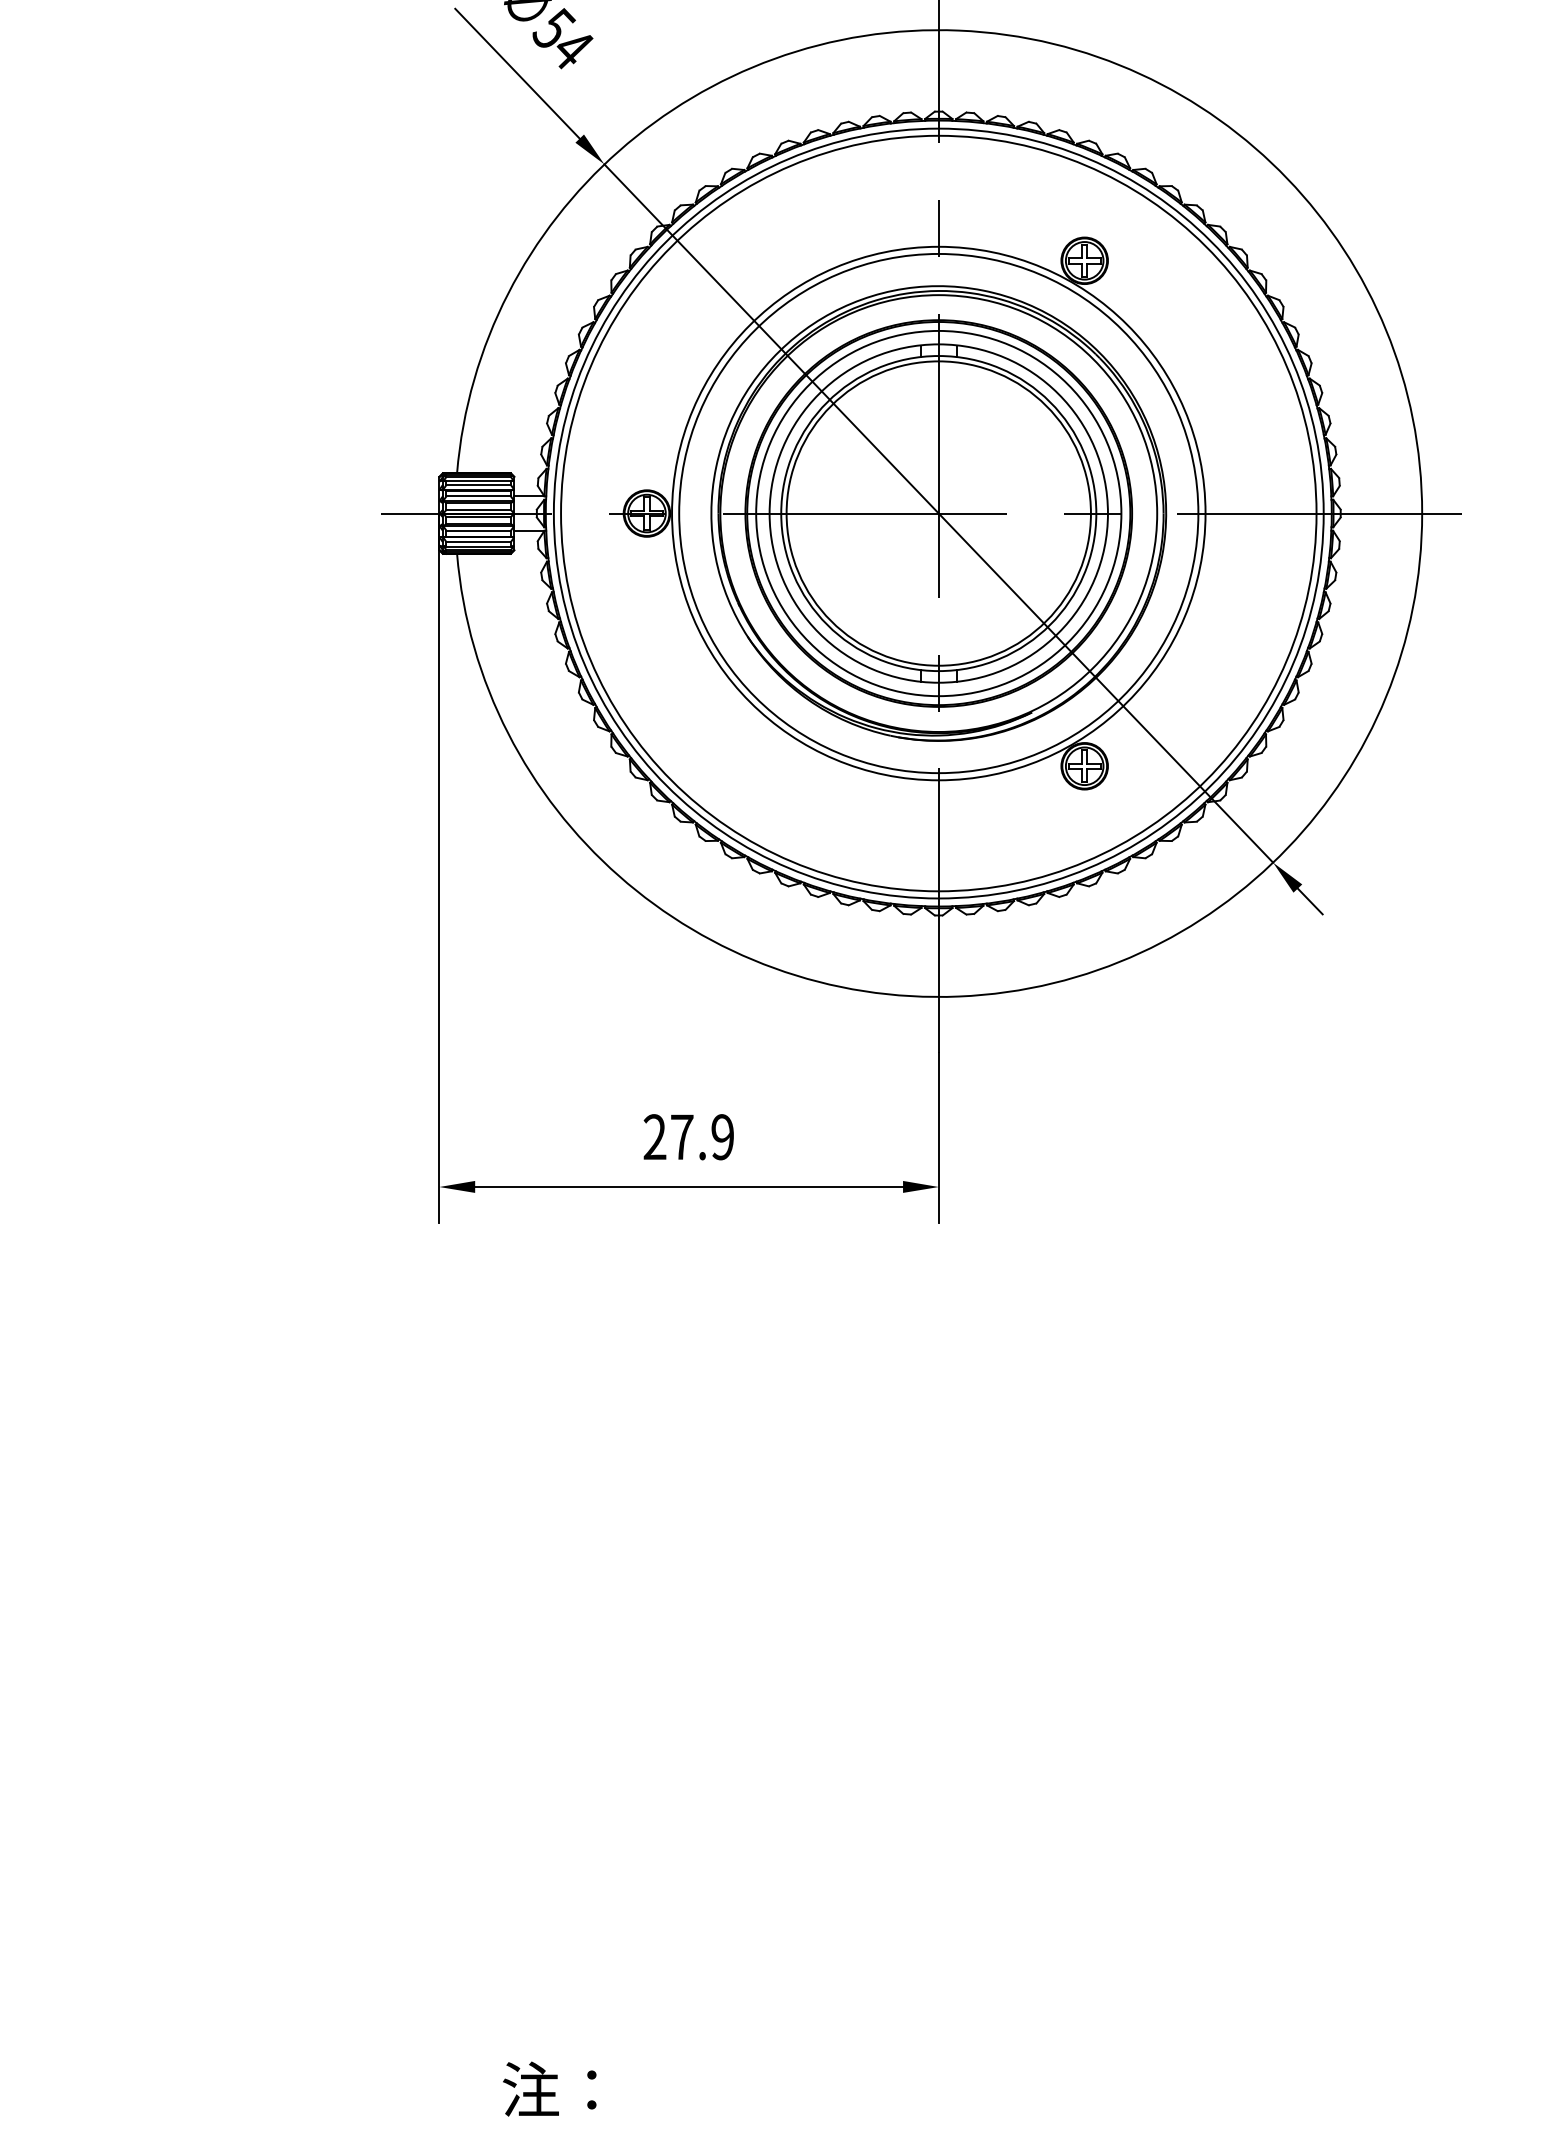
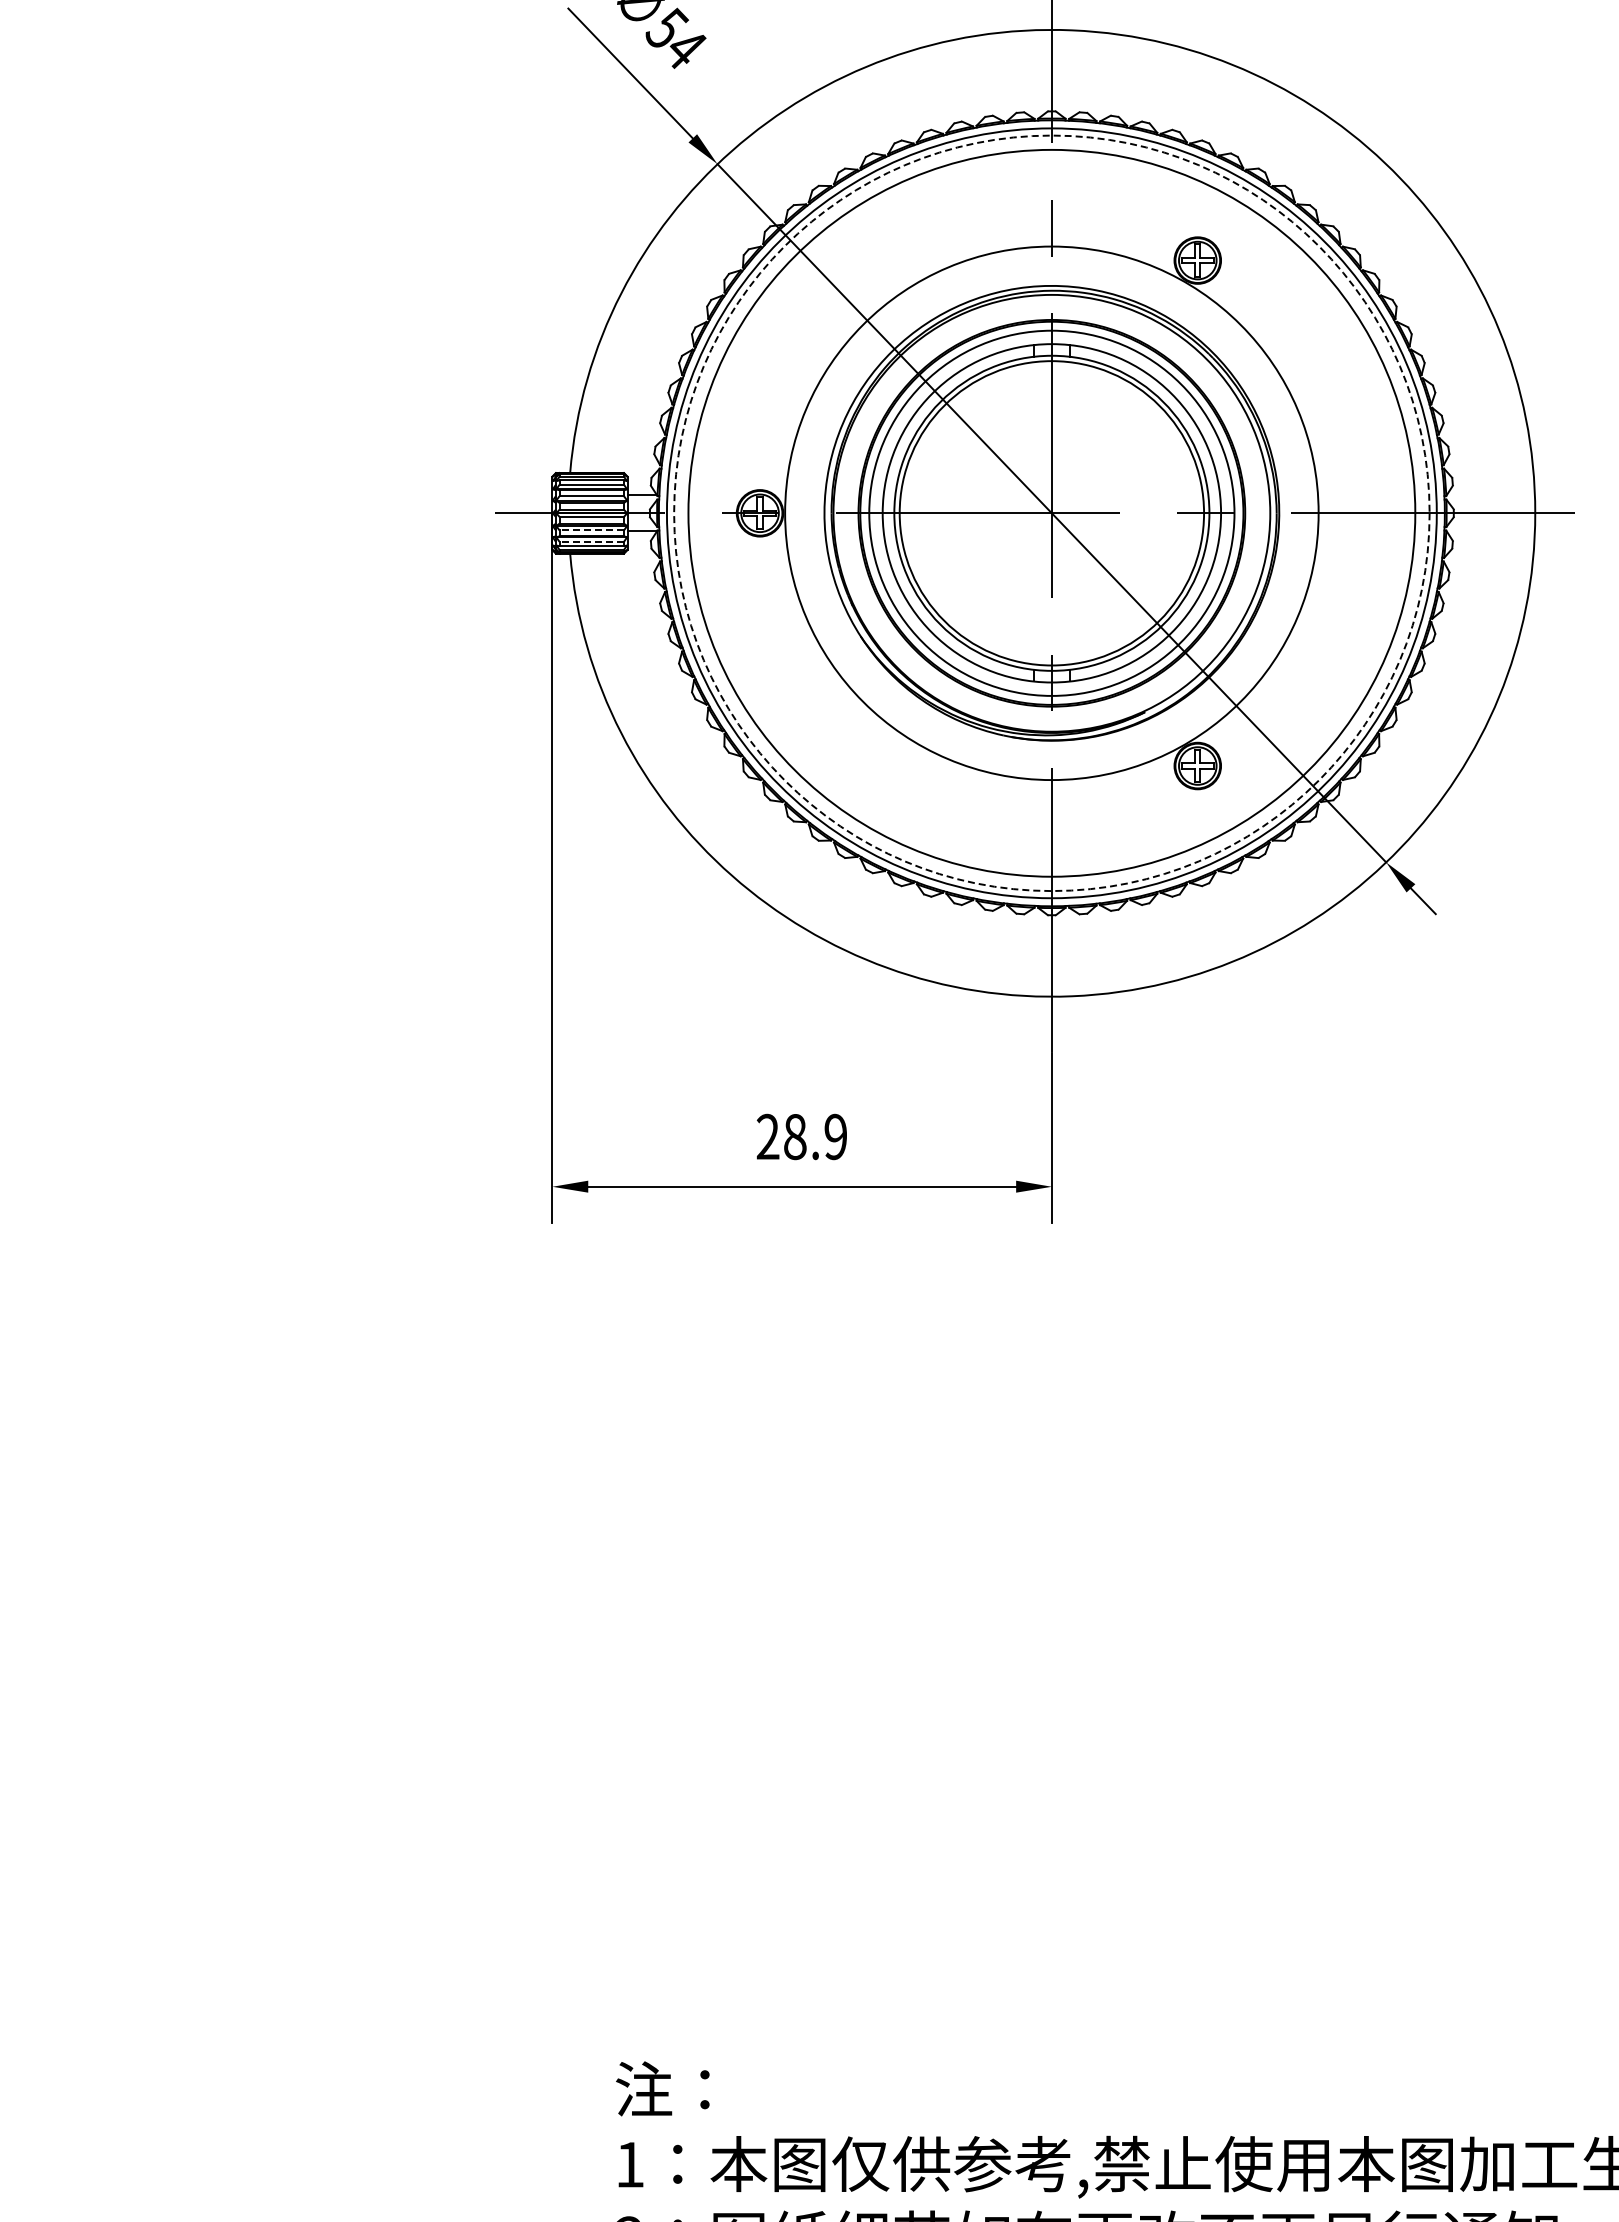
circle: (938, 512) -> (1051, 512), size x1.4
circle: (938, 513) -> (1051, 513), solid -> dashed
line: (478, 530) -> (591, 530), solid -> dashed
line: (478, 541) -> (591, 541), solid -> dashed
text: (682, 1137) -> (795, 1137), 27.9 -> 28.9

